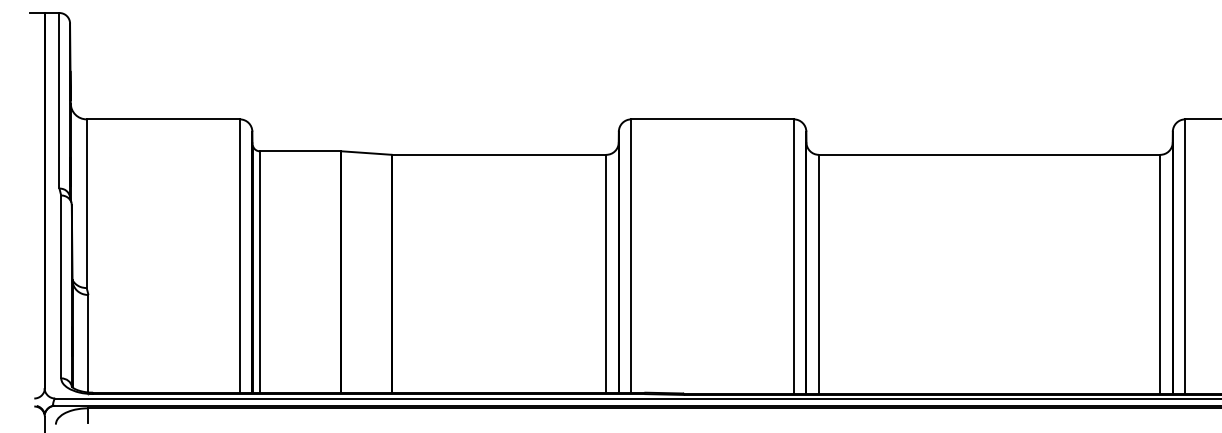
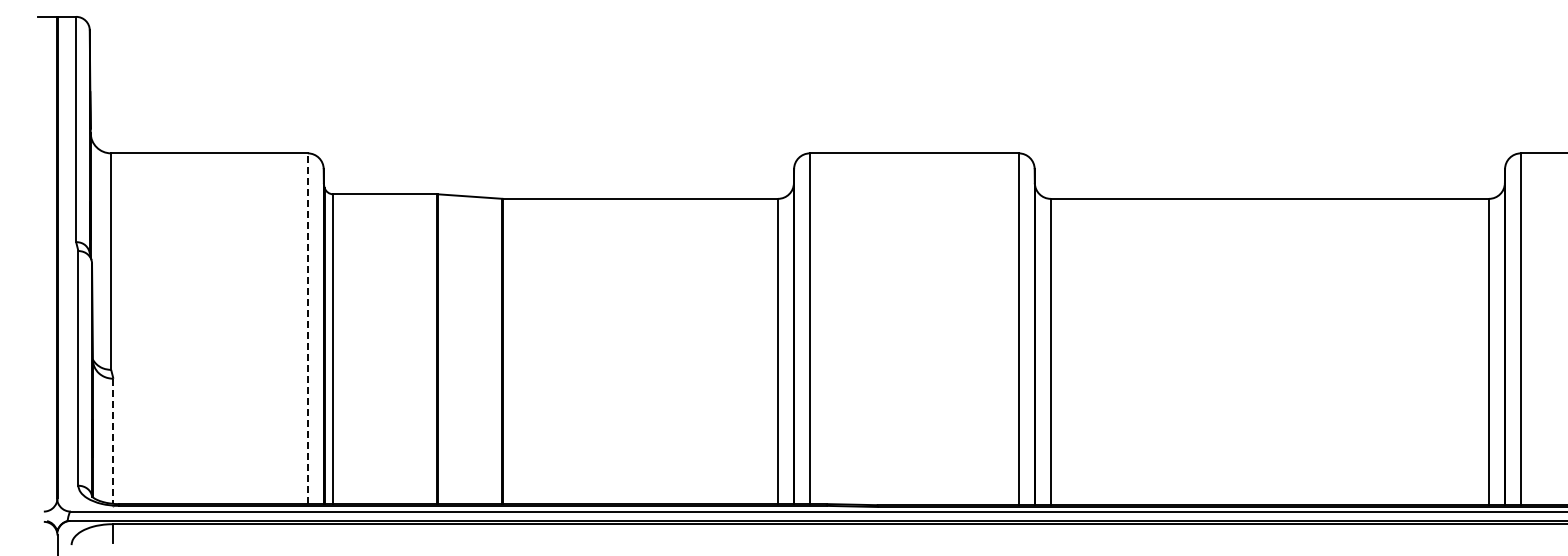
line: (239, 255) -> (307, 328), solid -> dashed
line: (88, 343) -> (113, 441), solid -> dashed

